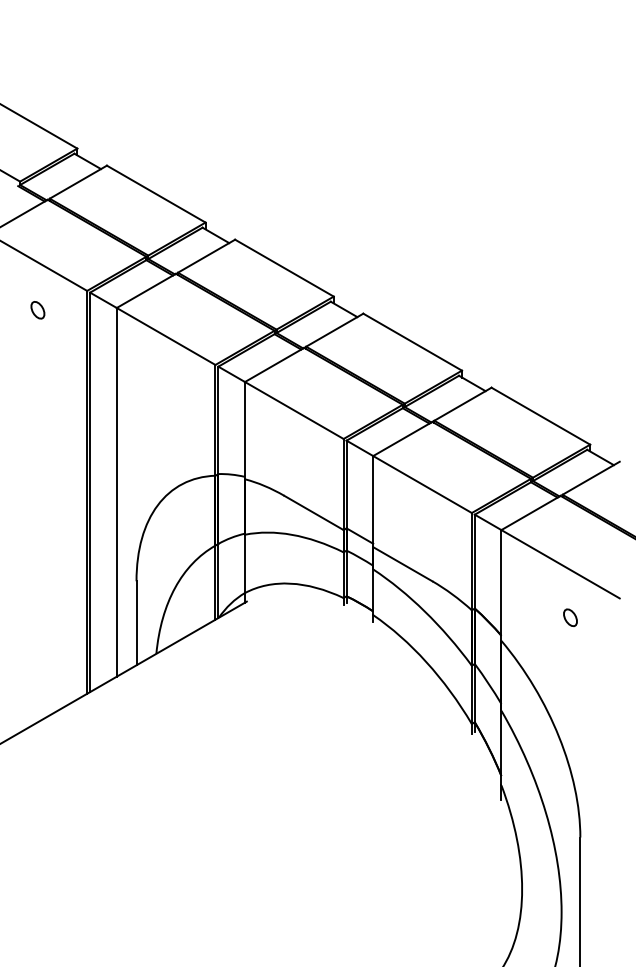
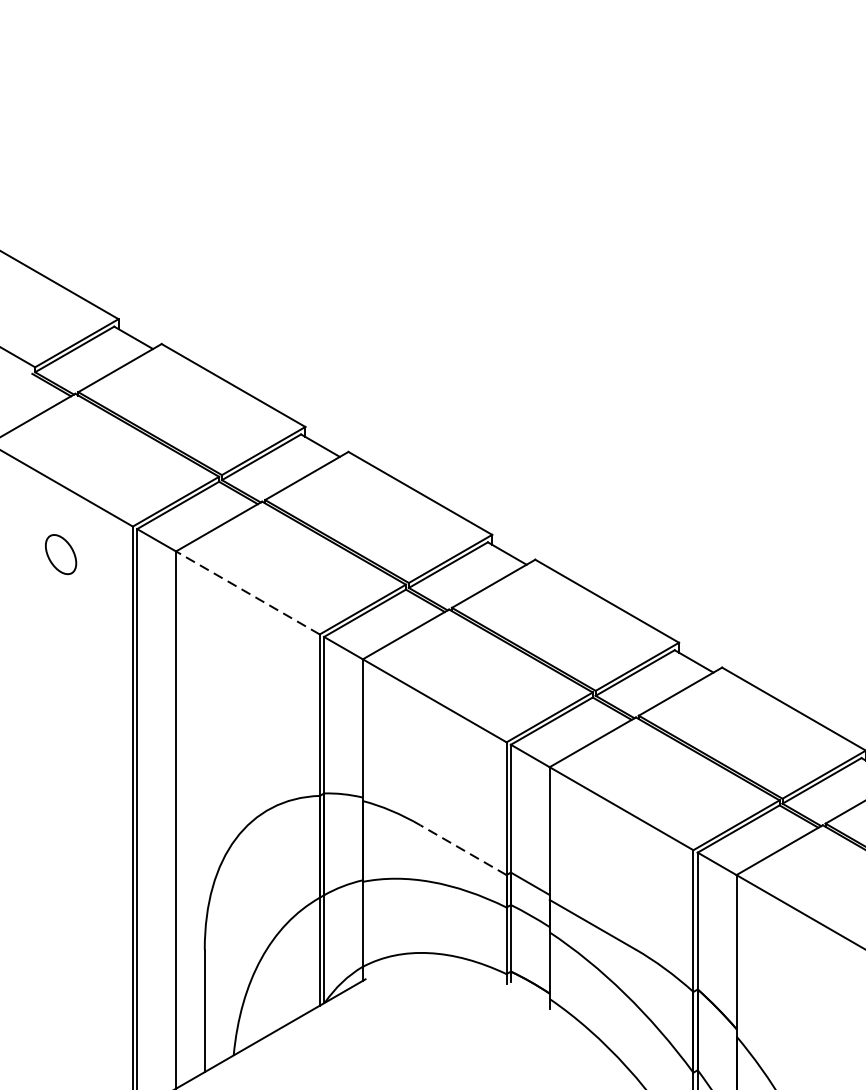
part: (37, 310) -> (60, 555), size x1.6
line: (166, 336) -> (248, 592), solid -> dashed
line: (313, 512) -> (462, 849), solid -> dashed
part: (570, 617) -> (837, 1002), removed

